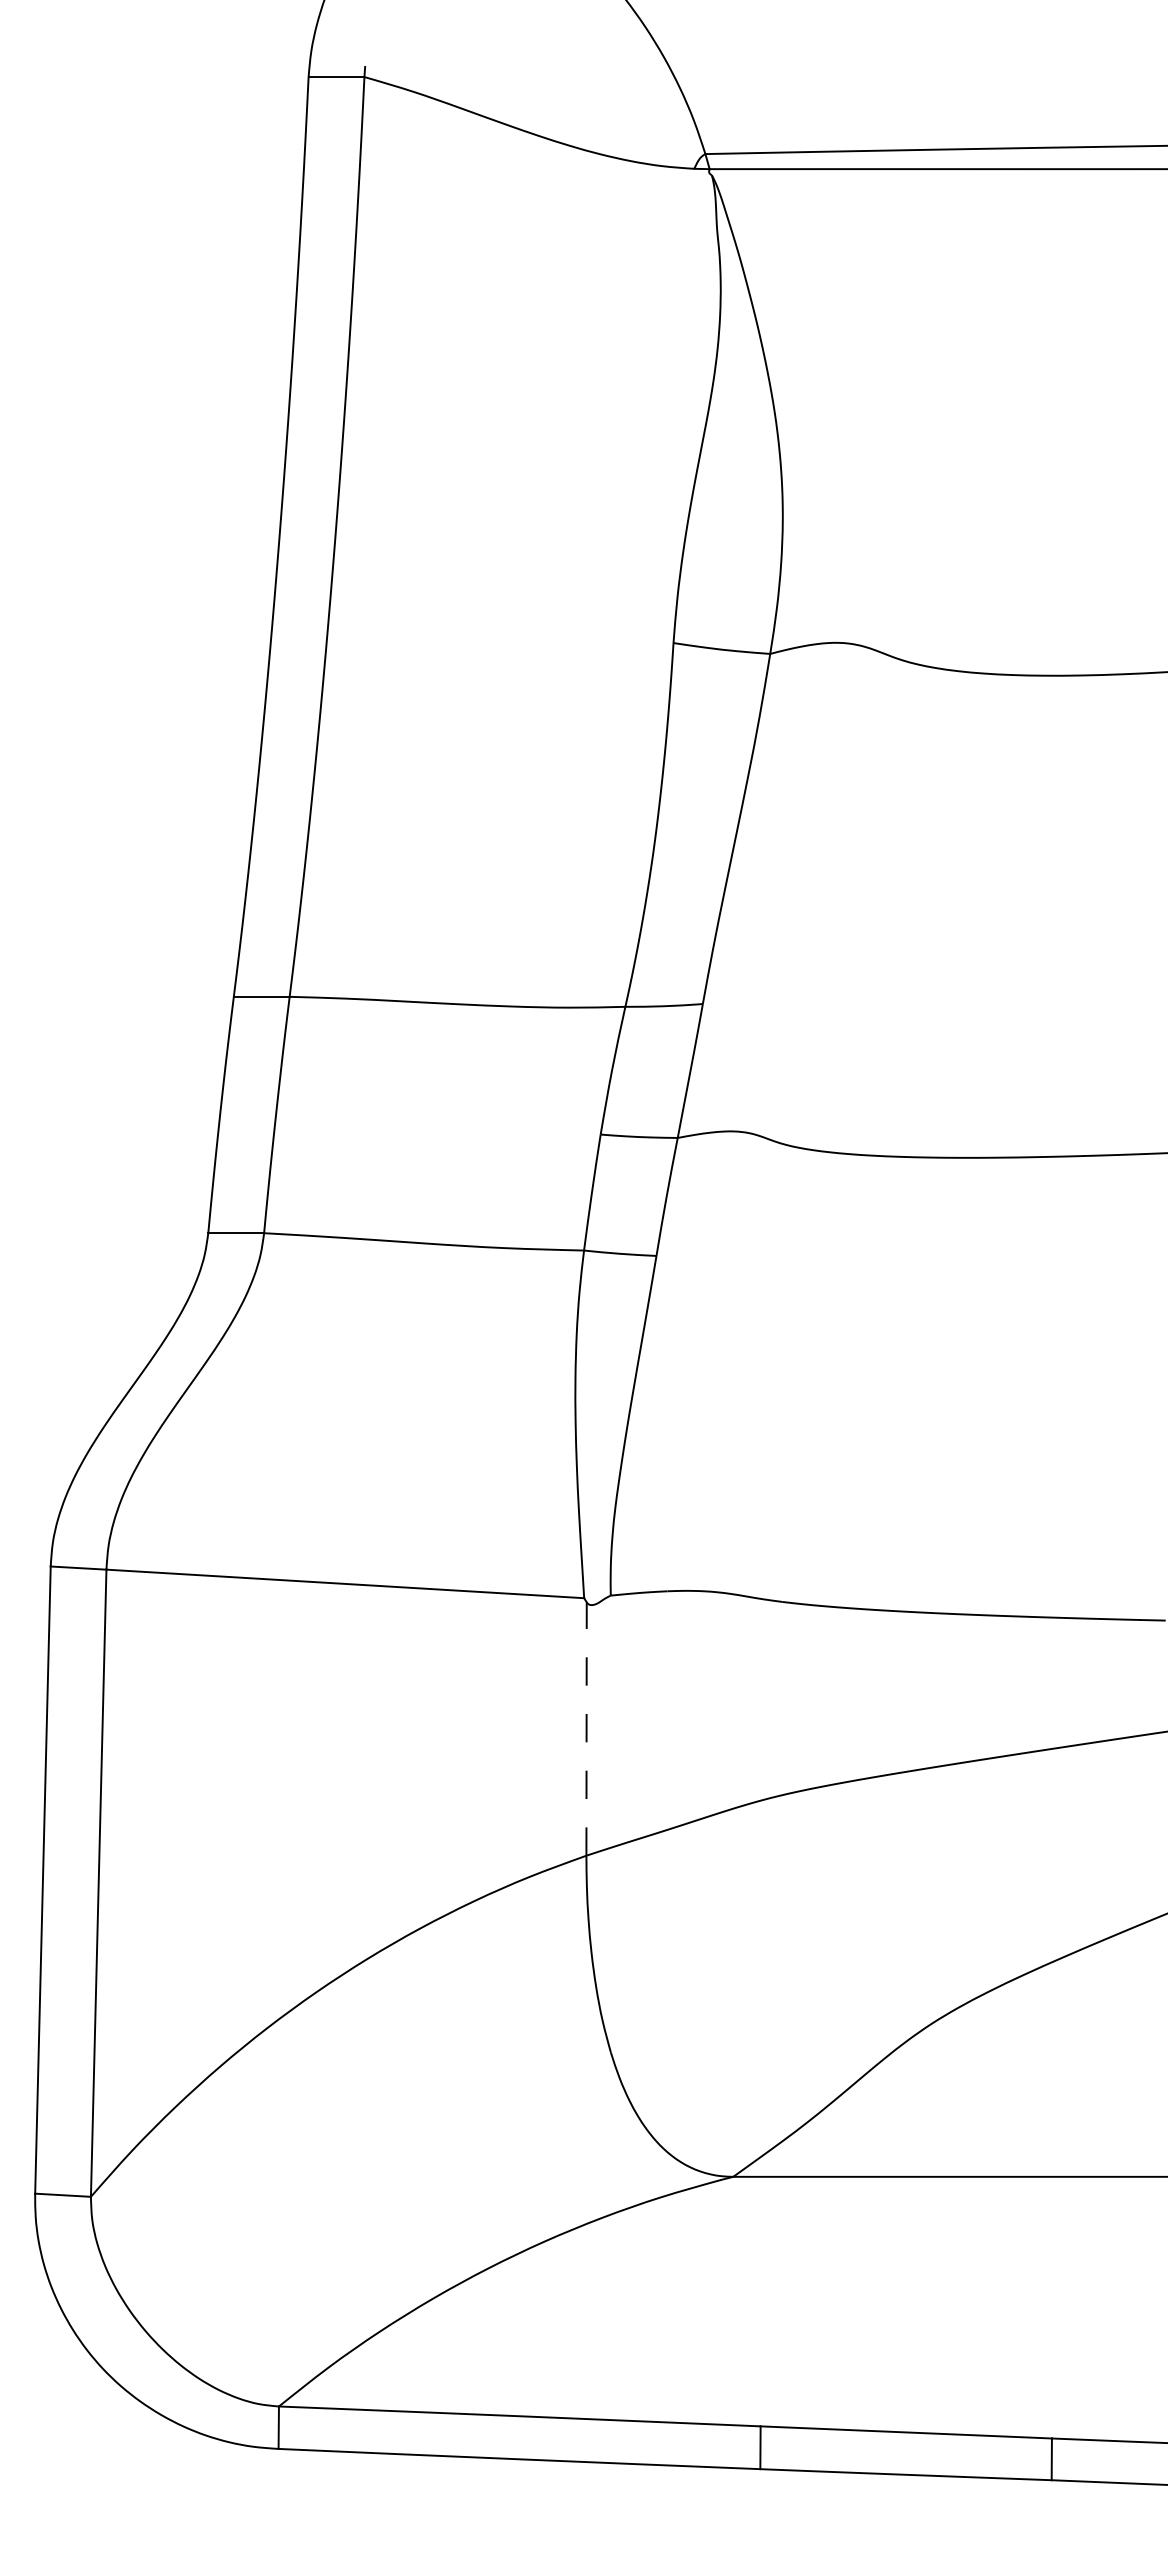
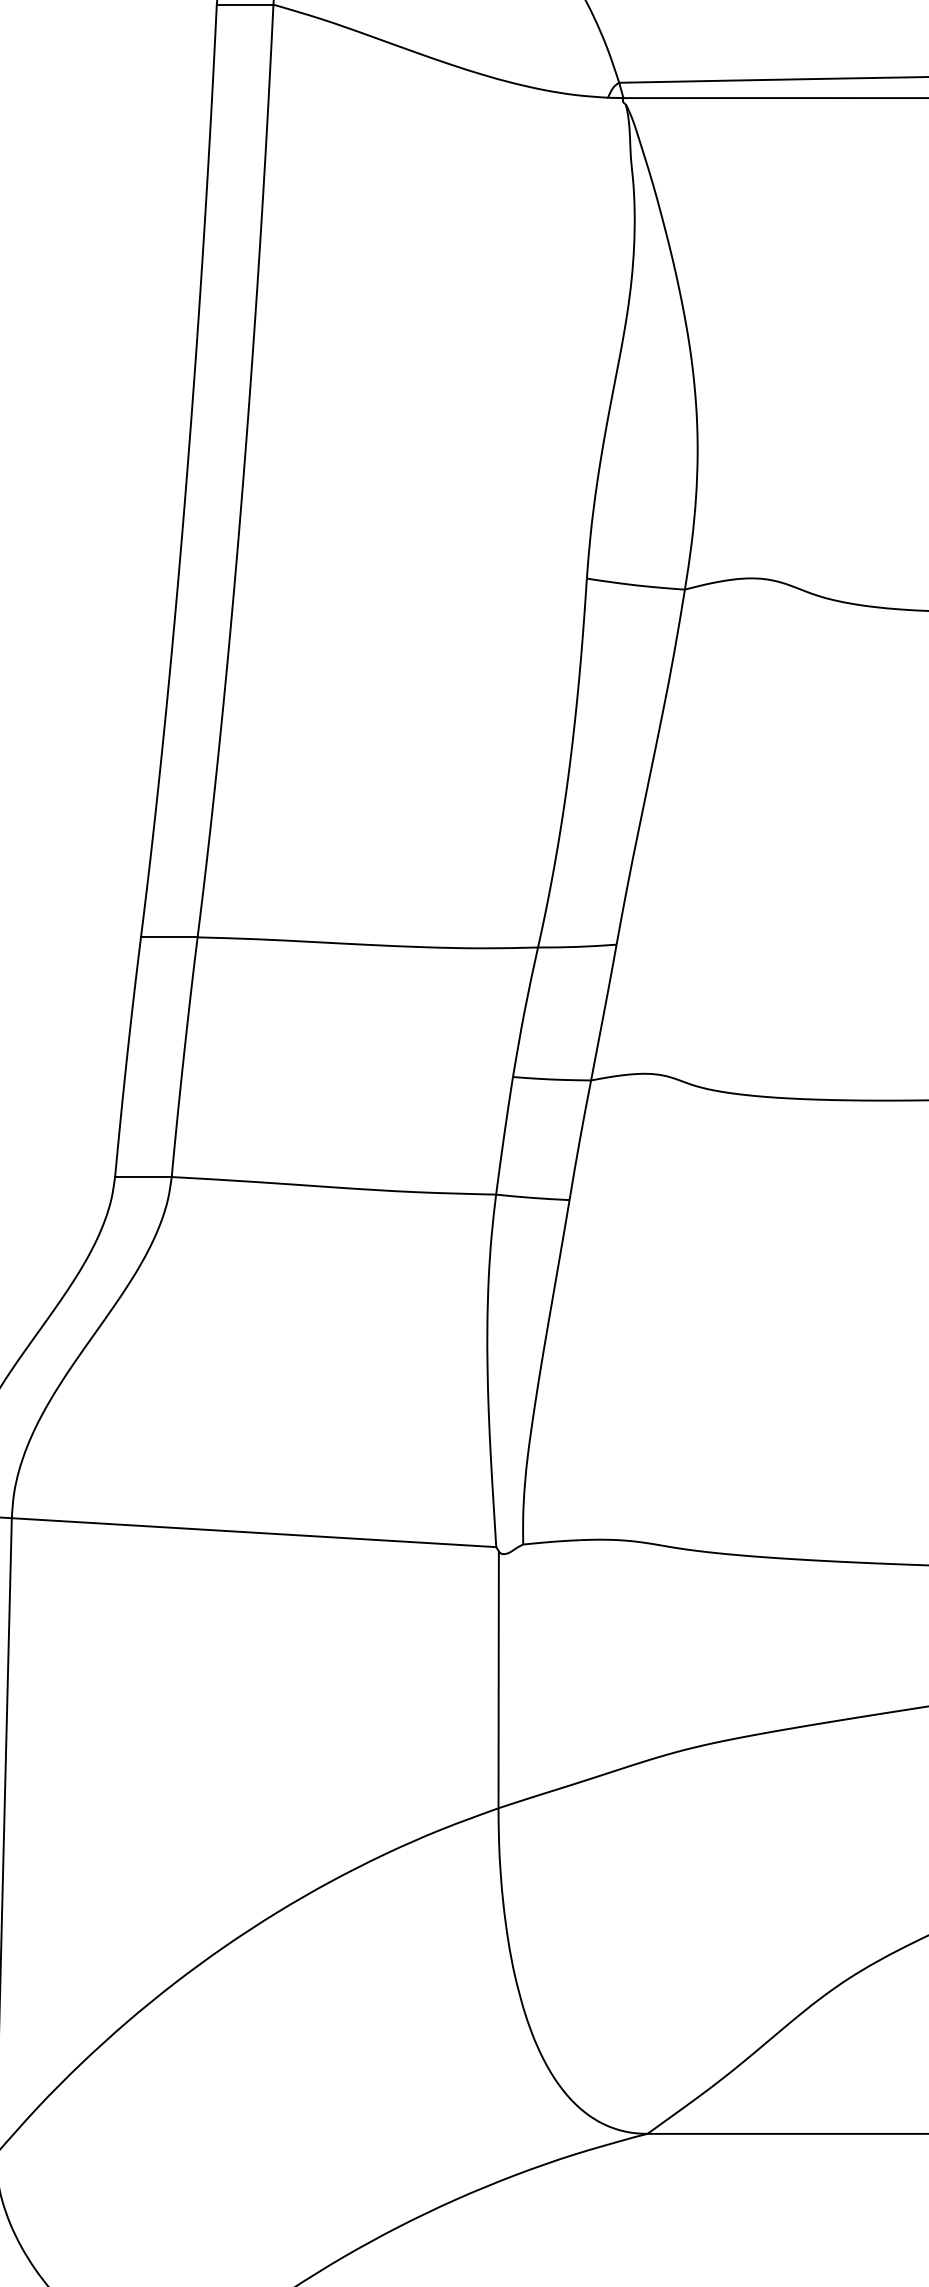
line: (586, 1729) -> (498, 1680), dashed -> solid

